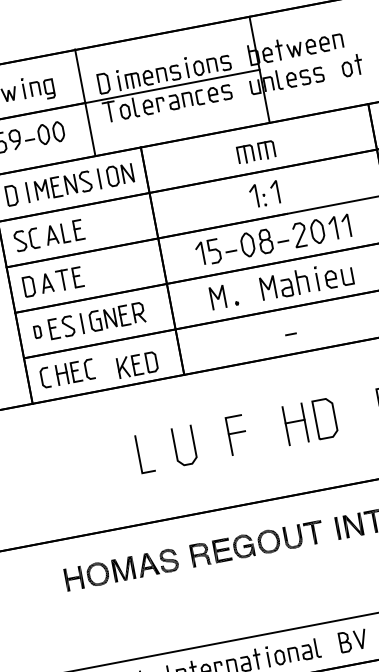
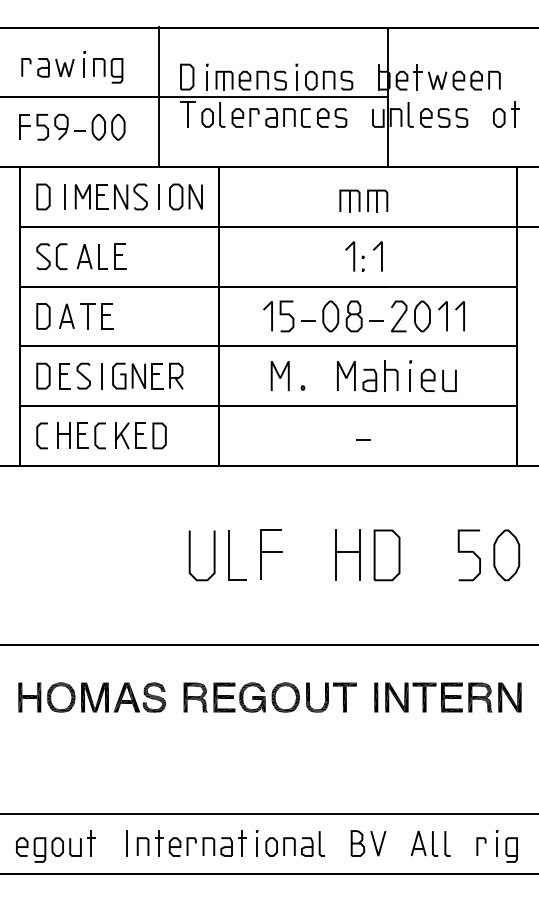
part: (37, 331) -> (43, 375), size x1.67
part: (137, 364) -> (140, 435), moved
line: (139, 454) -> (229, 555), moved

